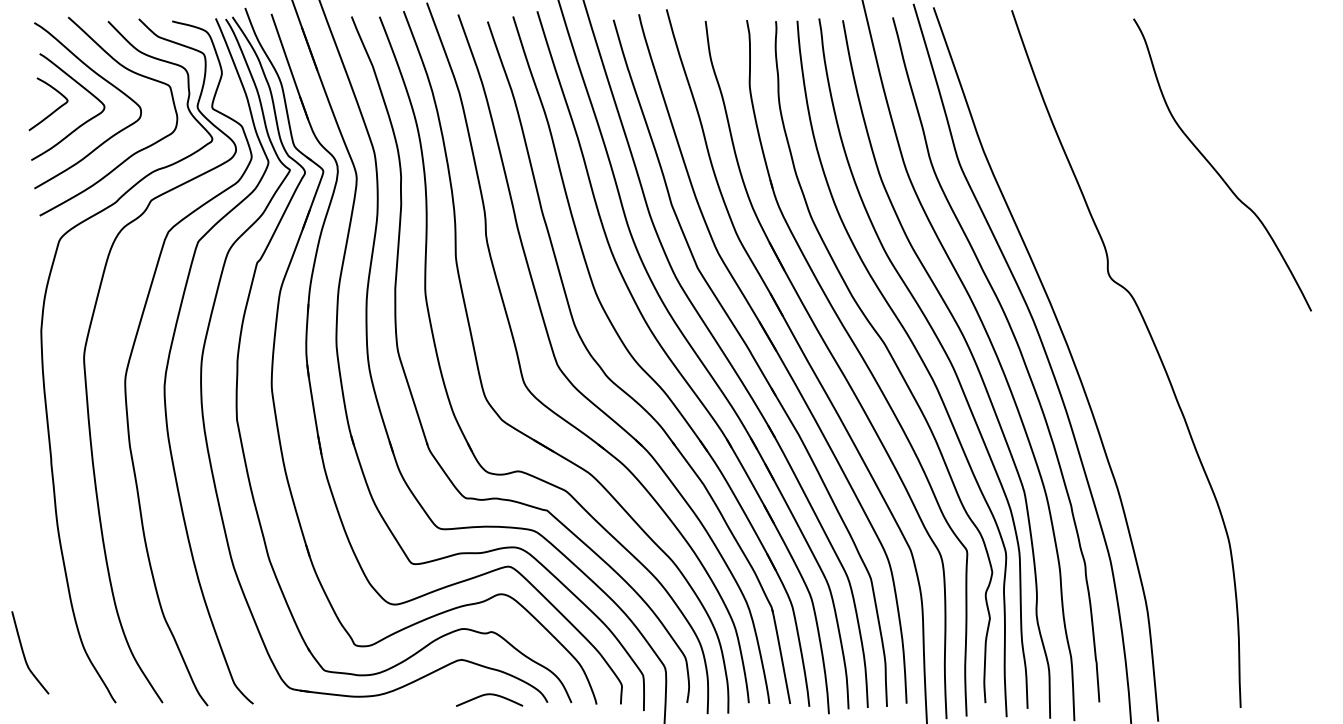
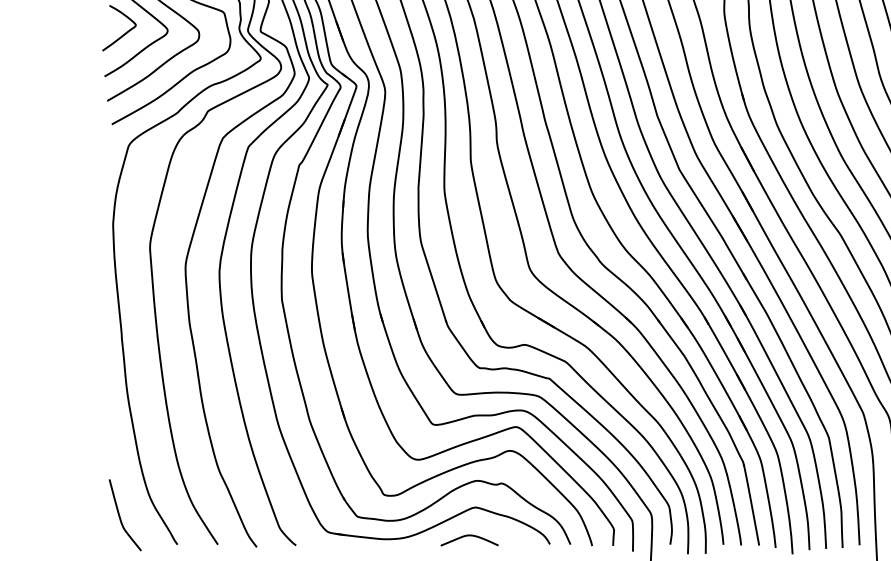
curve: (24, 652) -> (120, 514), moved
curve: (489, 695) -> (469, 536), moved

